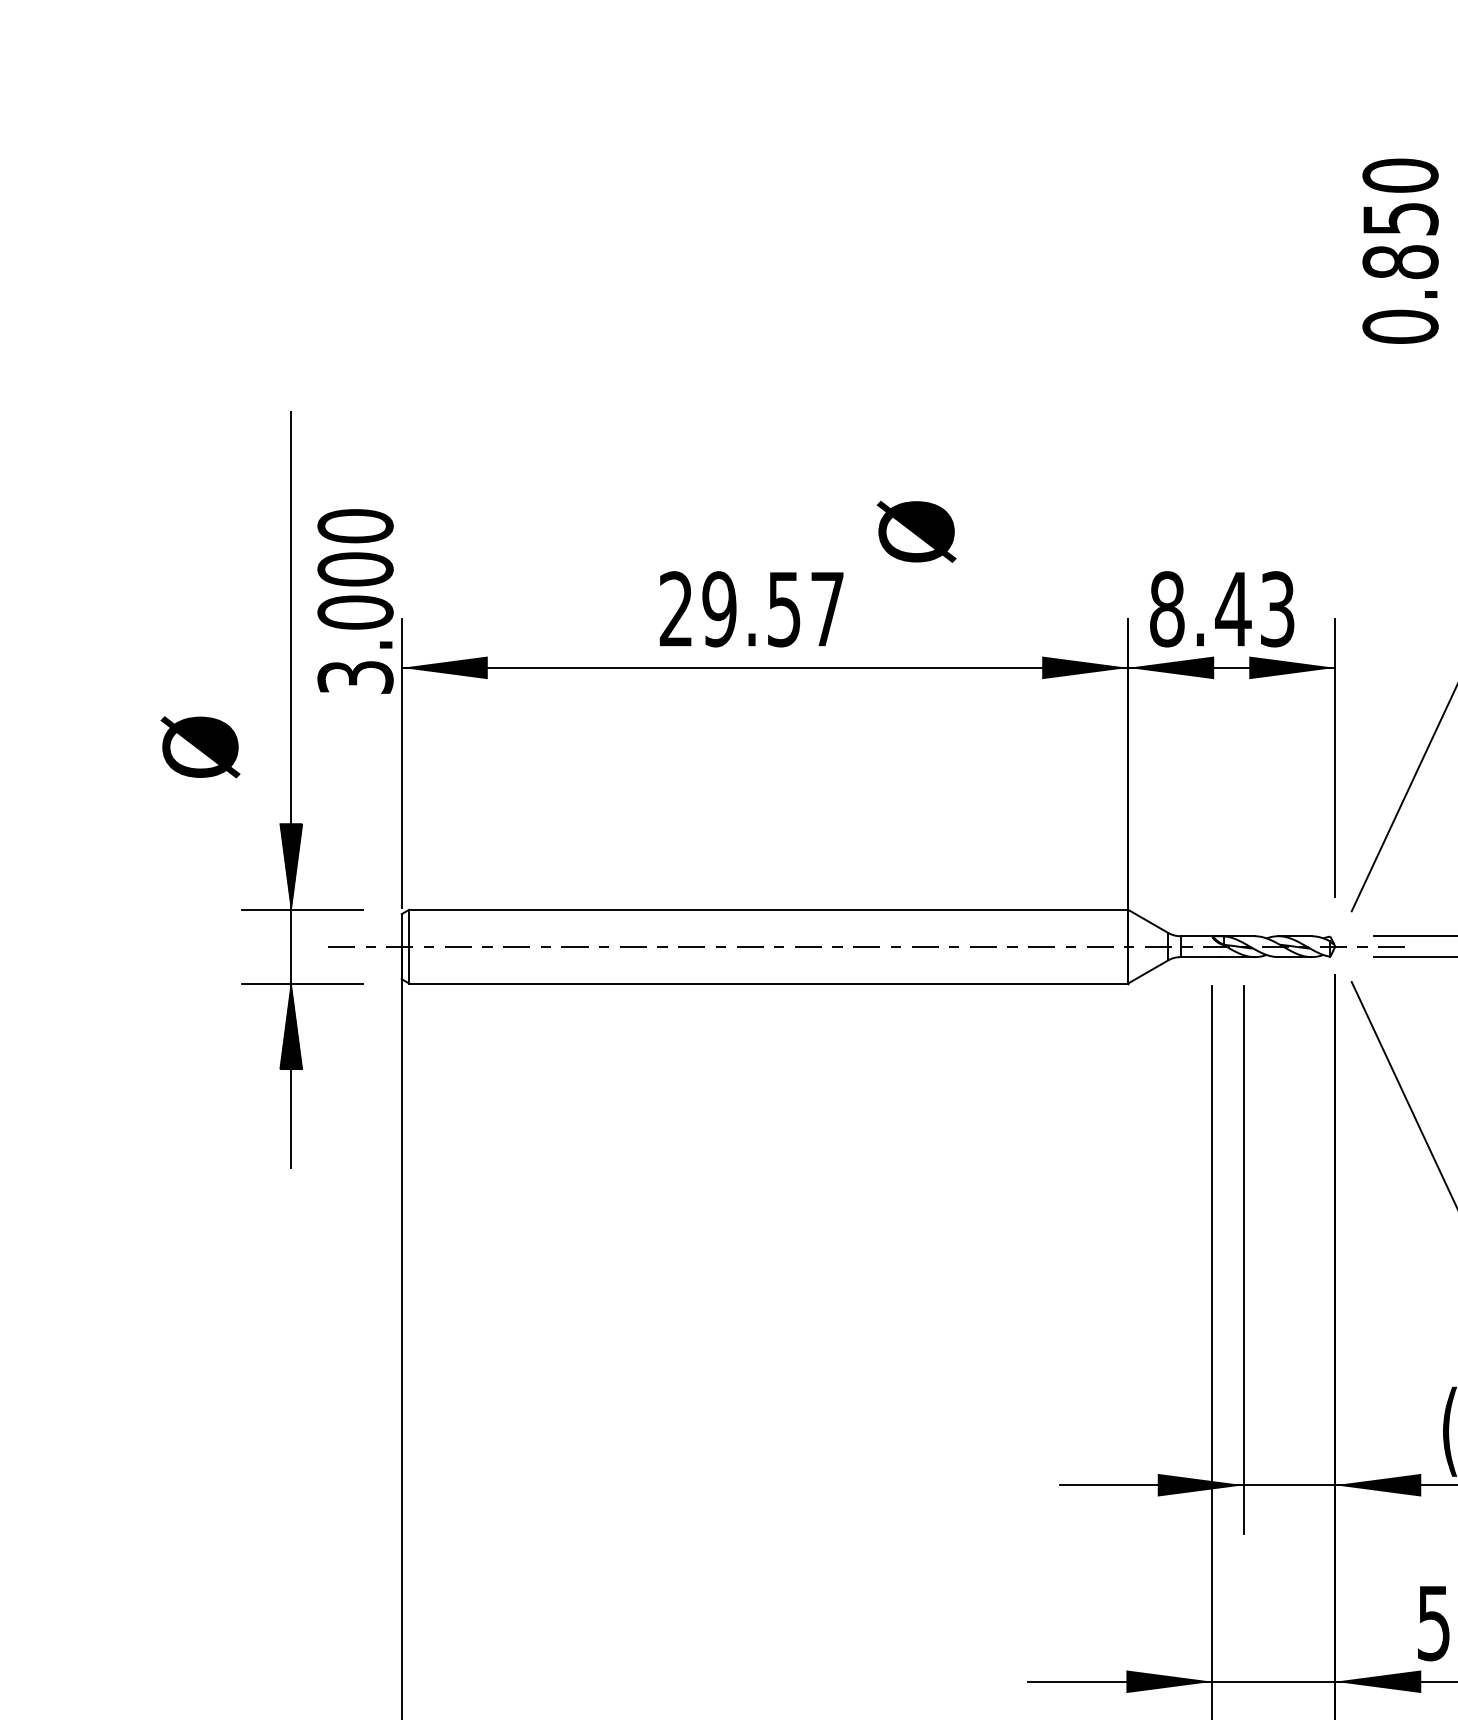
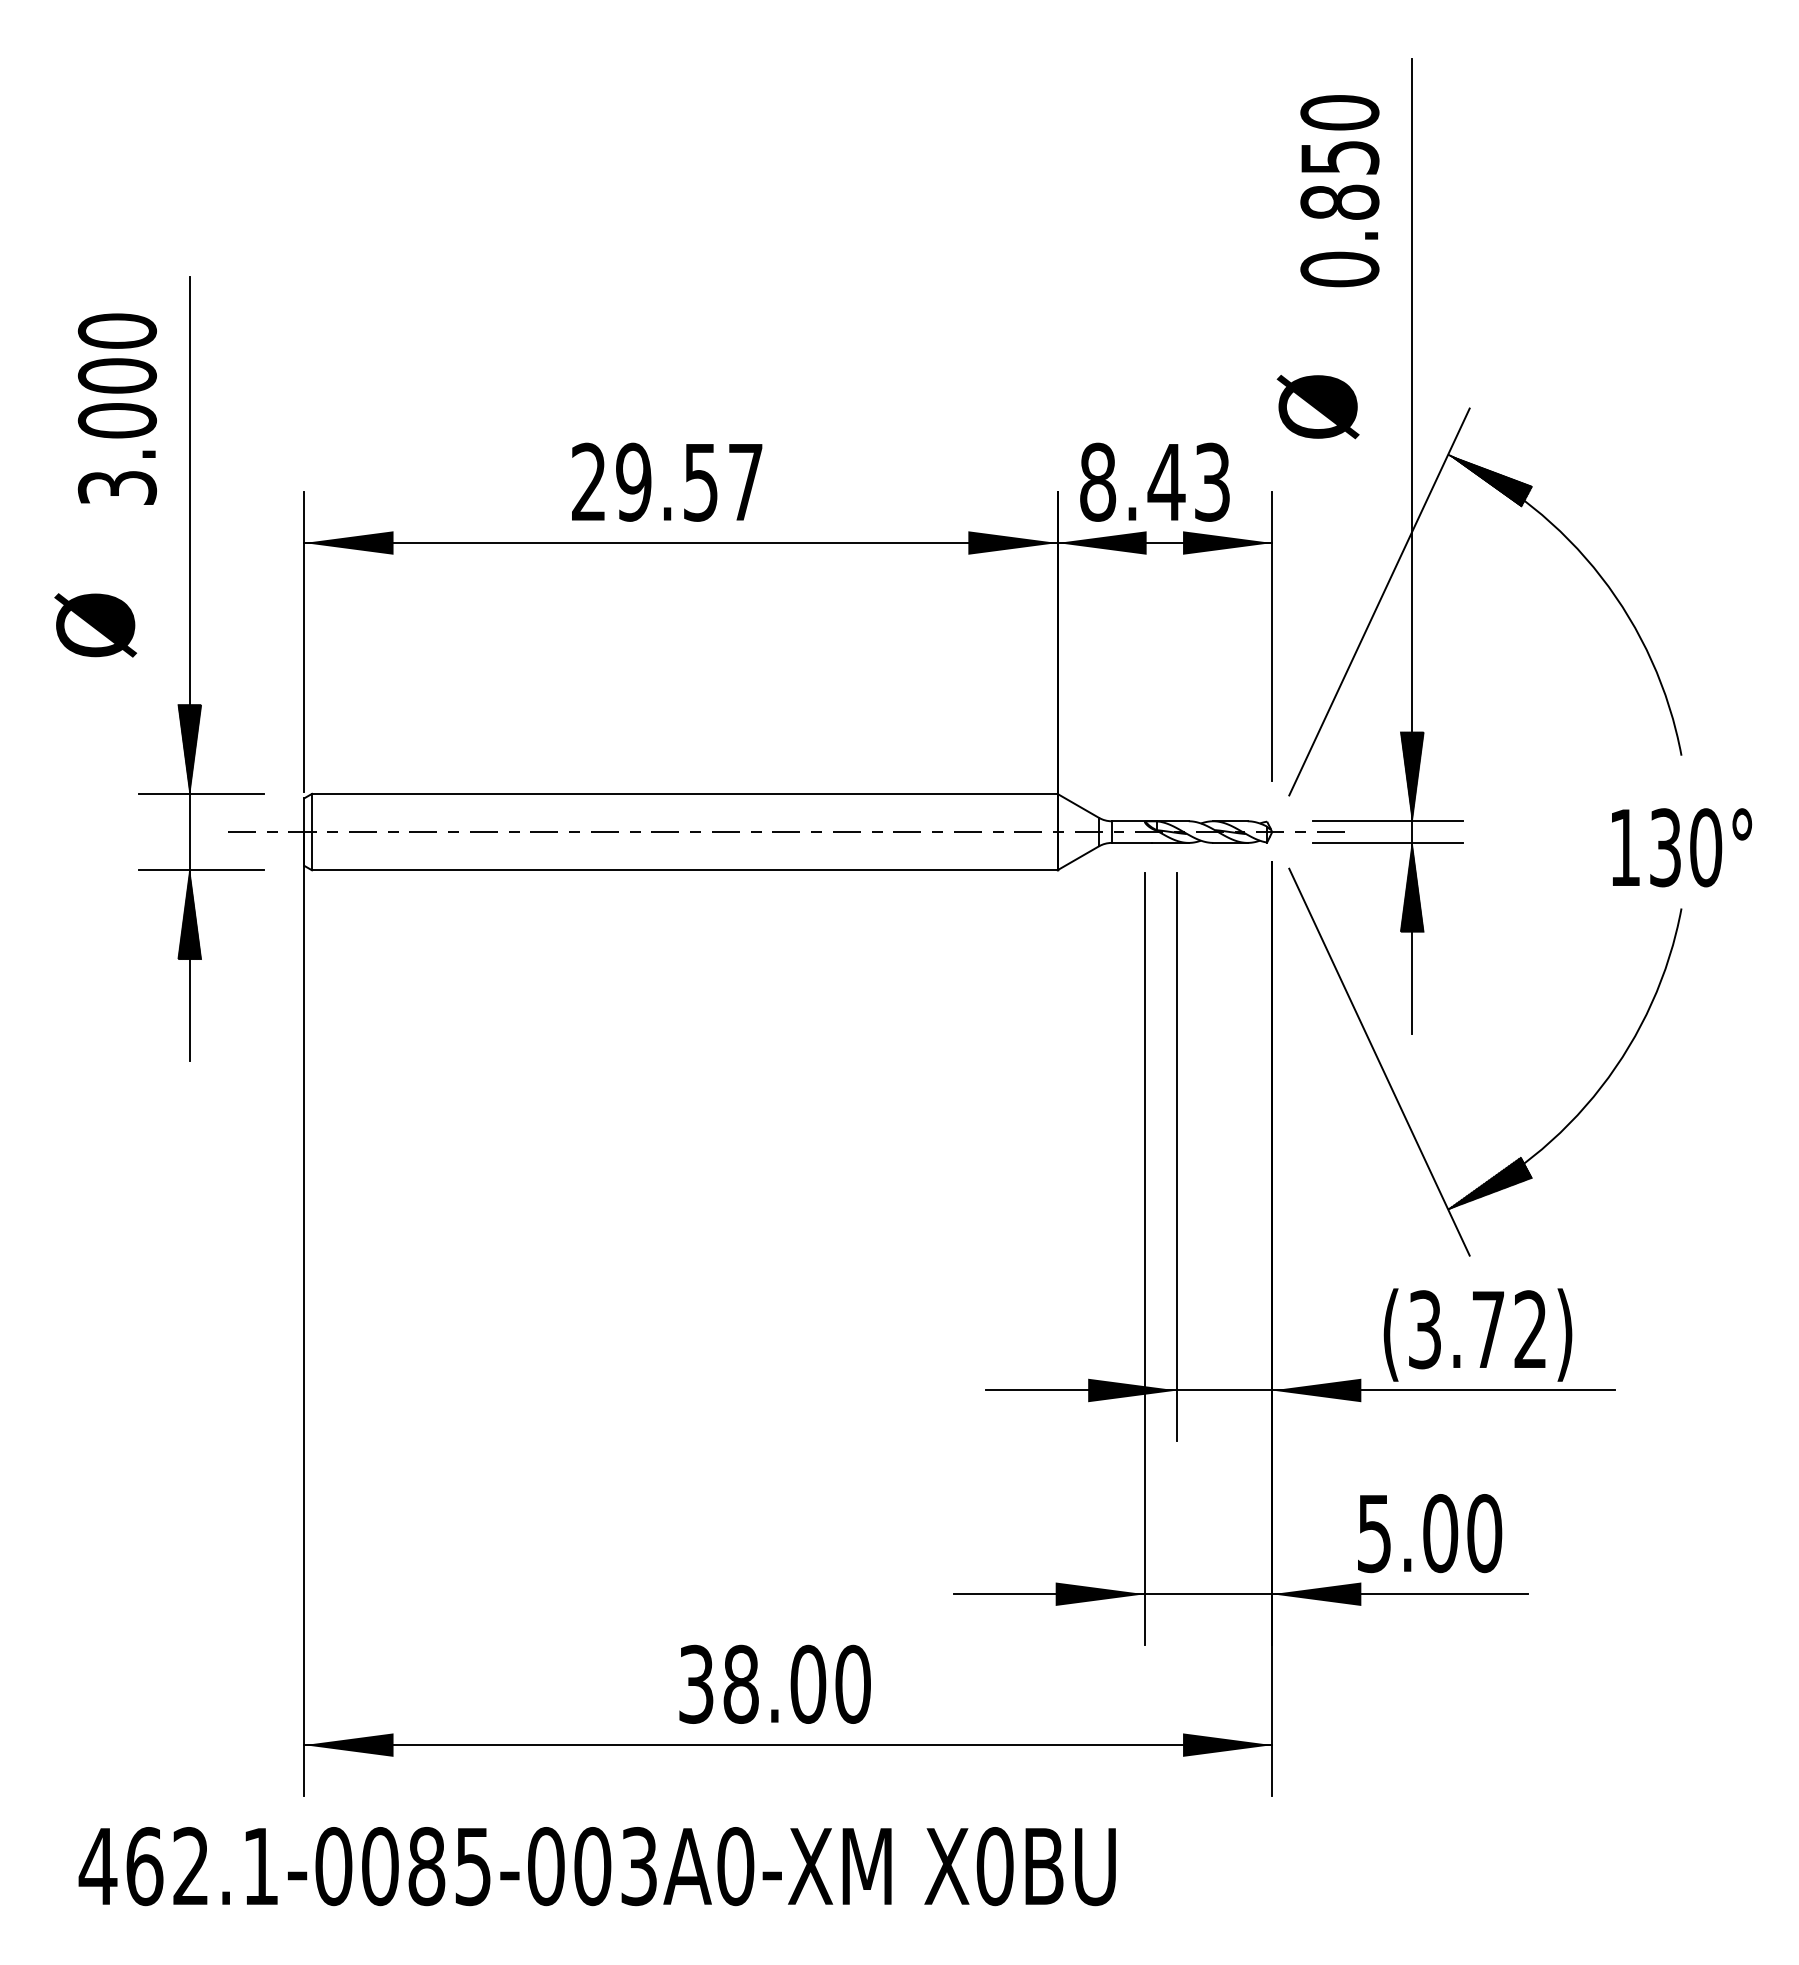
text: (1400, 251) -> (1339, 191), moved
text: (915, 532) -> (1317, 407), moved
text: (354, 600) -> (116, 408), moved

